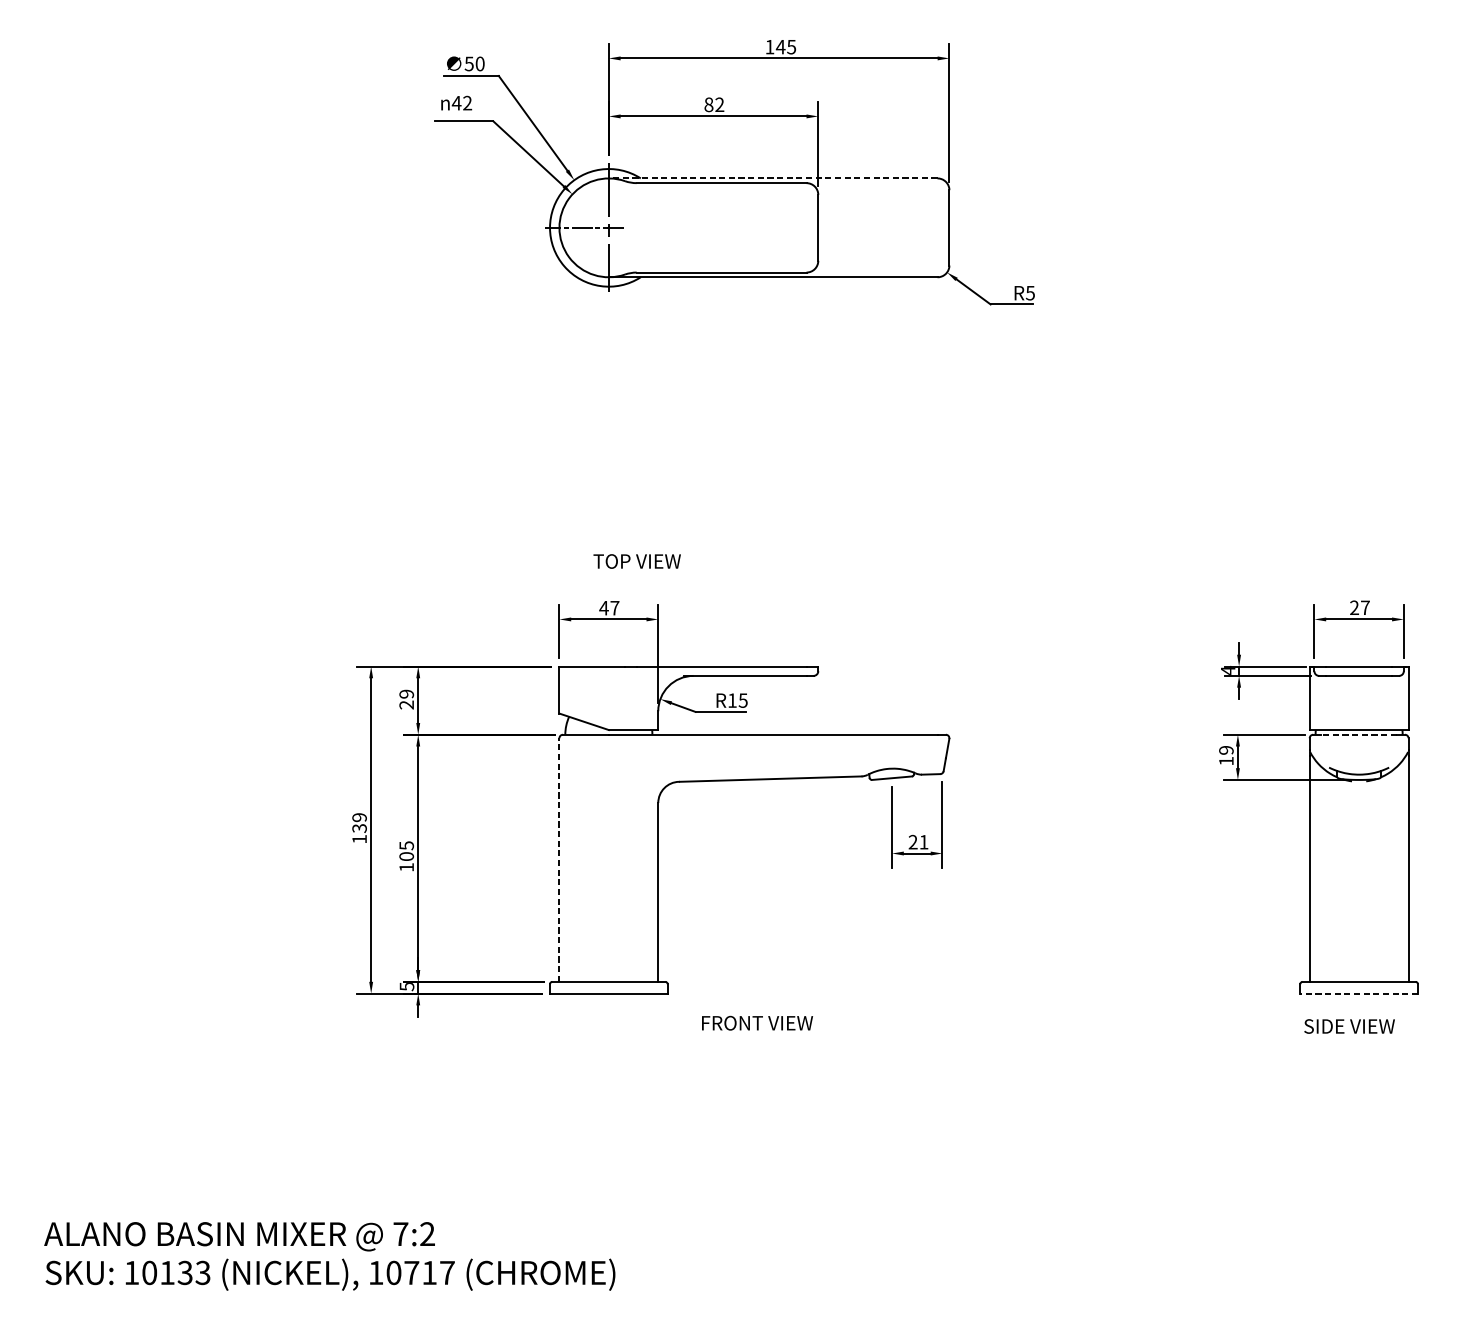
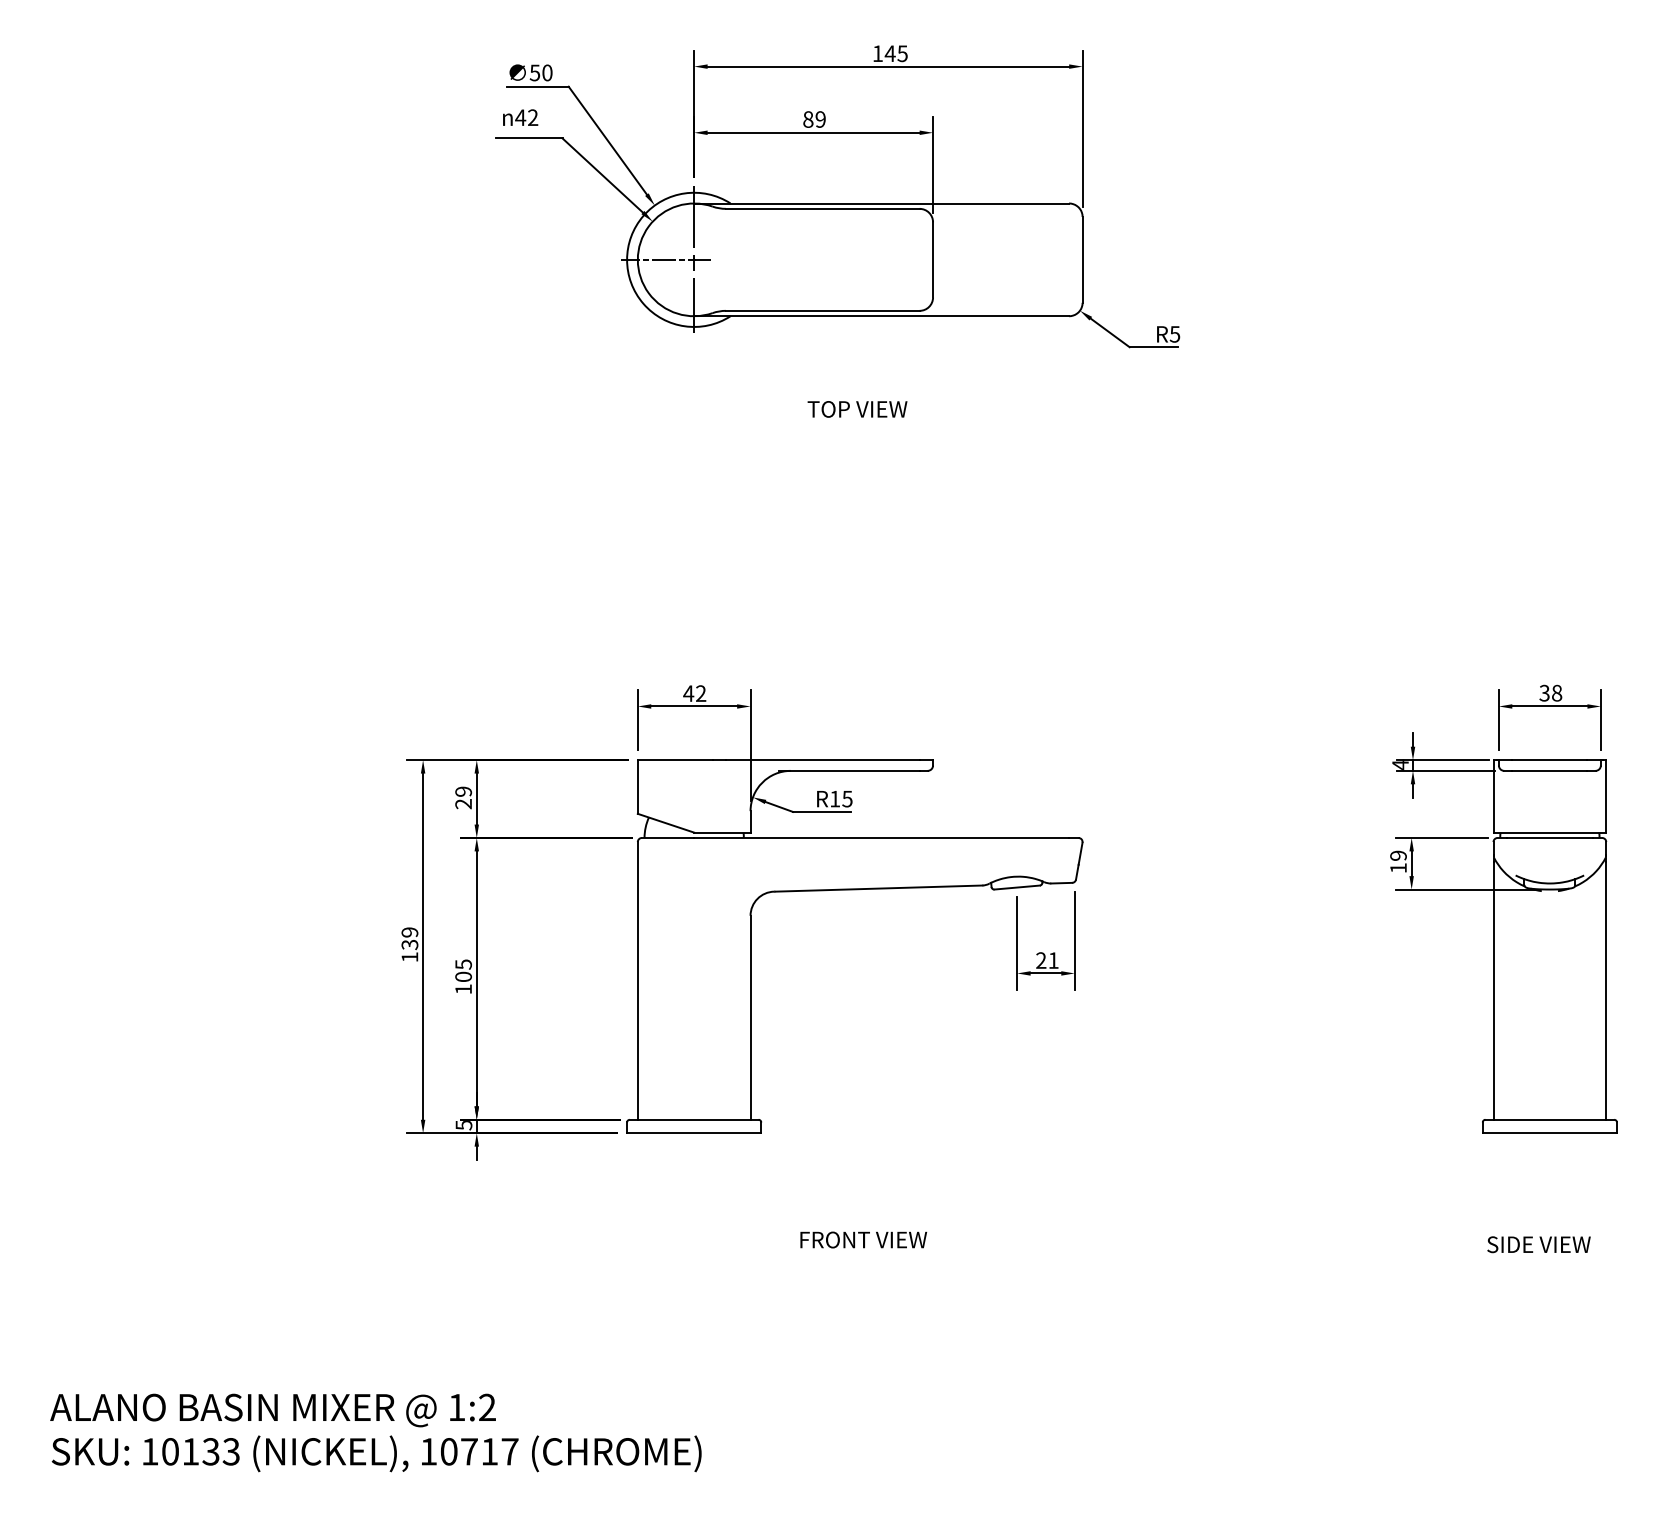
text: (719, 104) -> (820, 119), 82 -> 89
line: (773, 178) -> (881, 203), dashed -> solid
text: (637, 561) -> (857, 409), moved
text: (1359, 607) -> (1550, 692), 27 -> 38
text: (615, 608) -> (701, 693), 47 -> 42
line: (1358, 734) -> (1549, 837), dashed -> solid
line: (559, 859) -> (637, 980), dashed -> solid
line: (1358, 993) -> (1549, 1133), dashed -> solid
text: (757, 1022) -> (863, 1239), moved
text: (1349, 1026) -> (1538, 1244), moved
text: (400, 1234) -> (456, 1407), 7:2 -> 1:2

